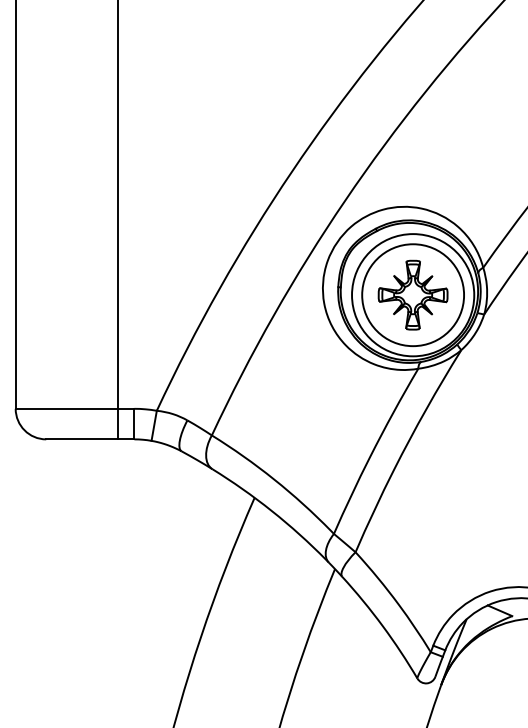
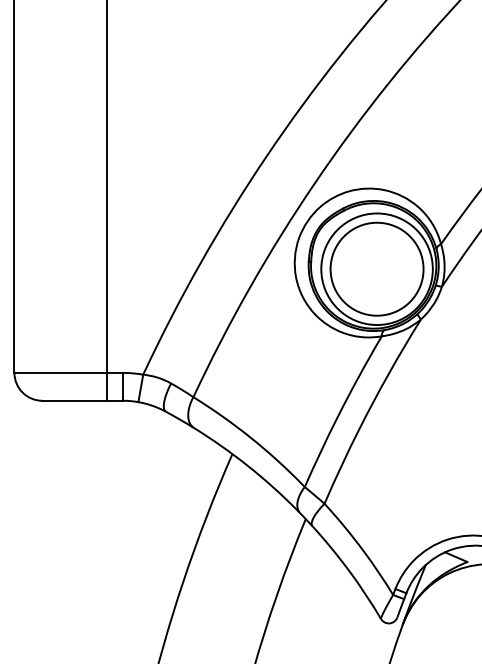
part: (412, 294) -> (376, 268), removed

